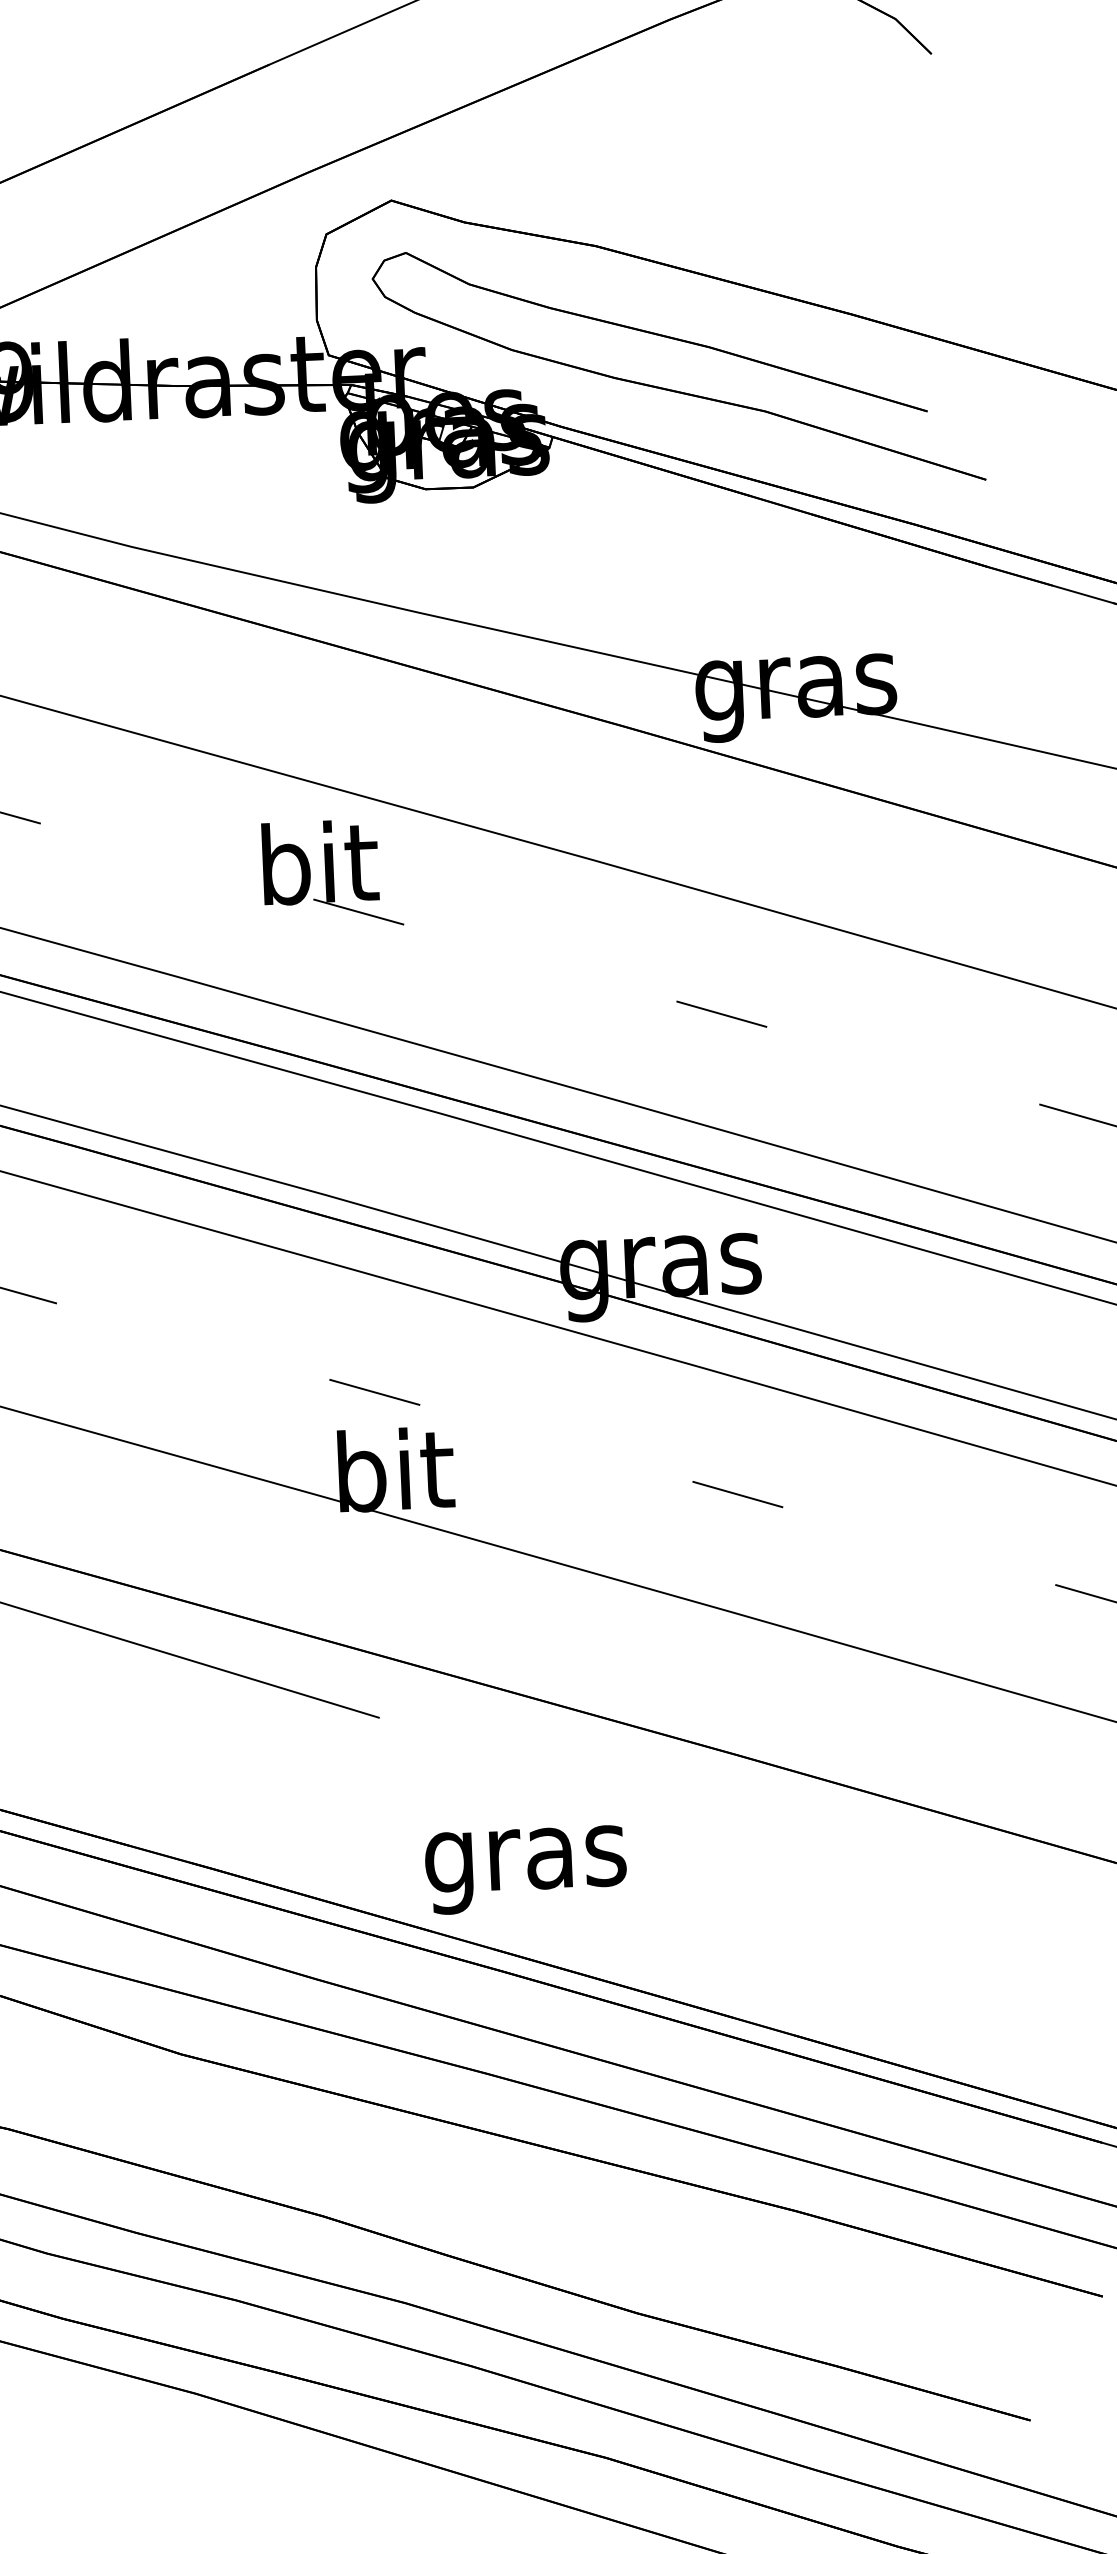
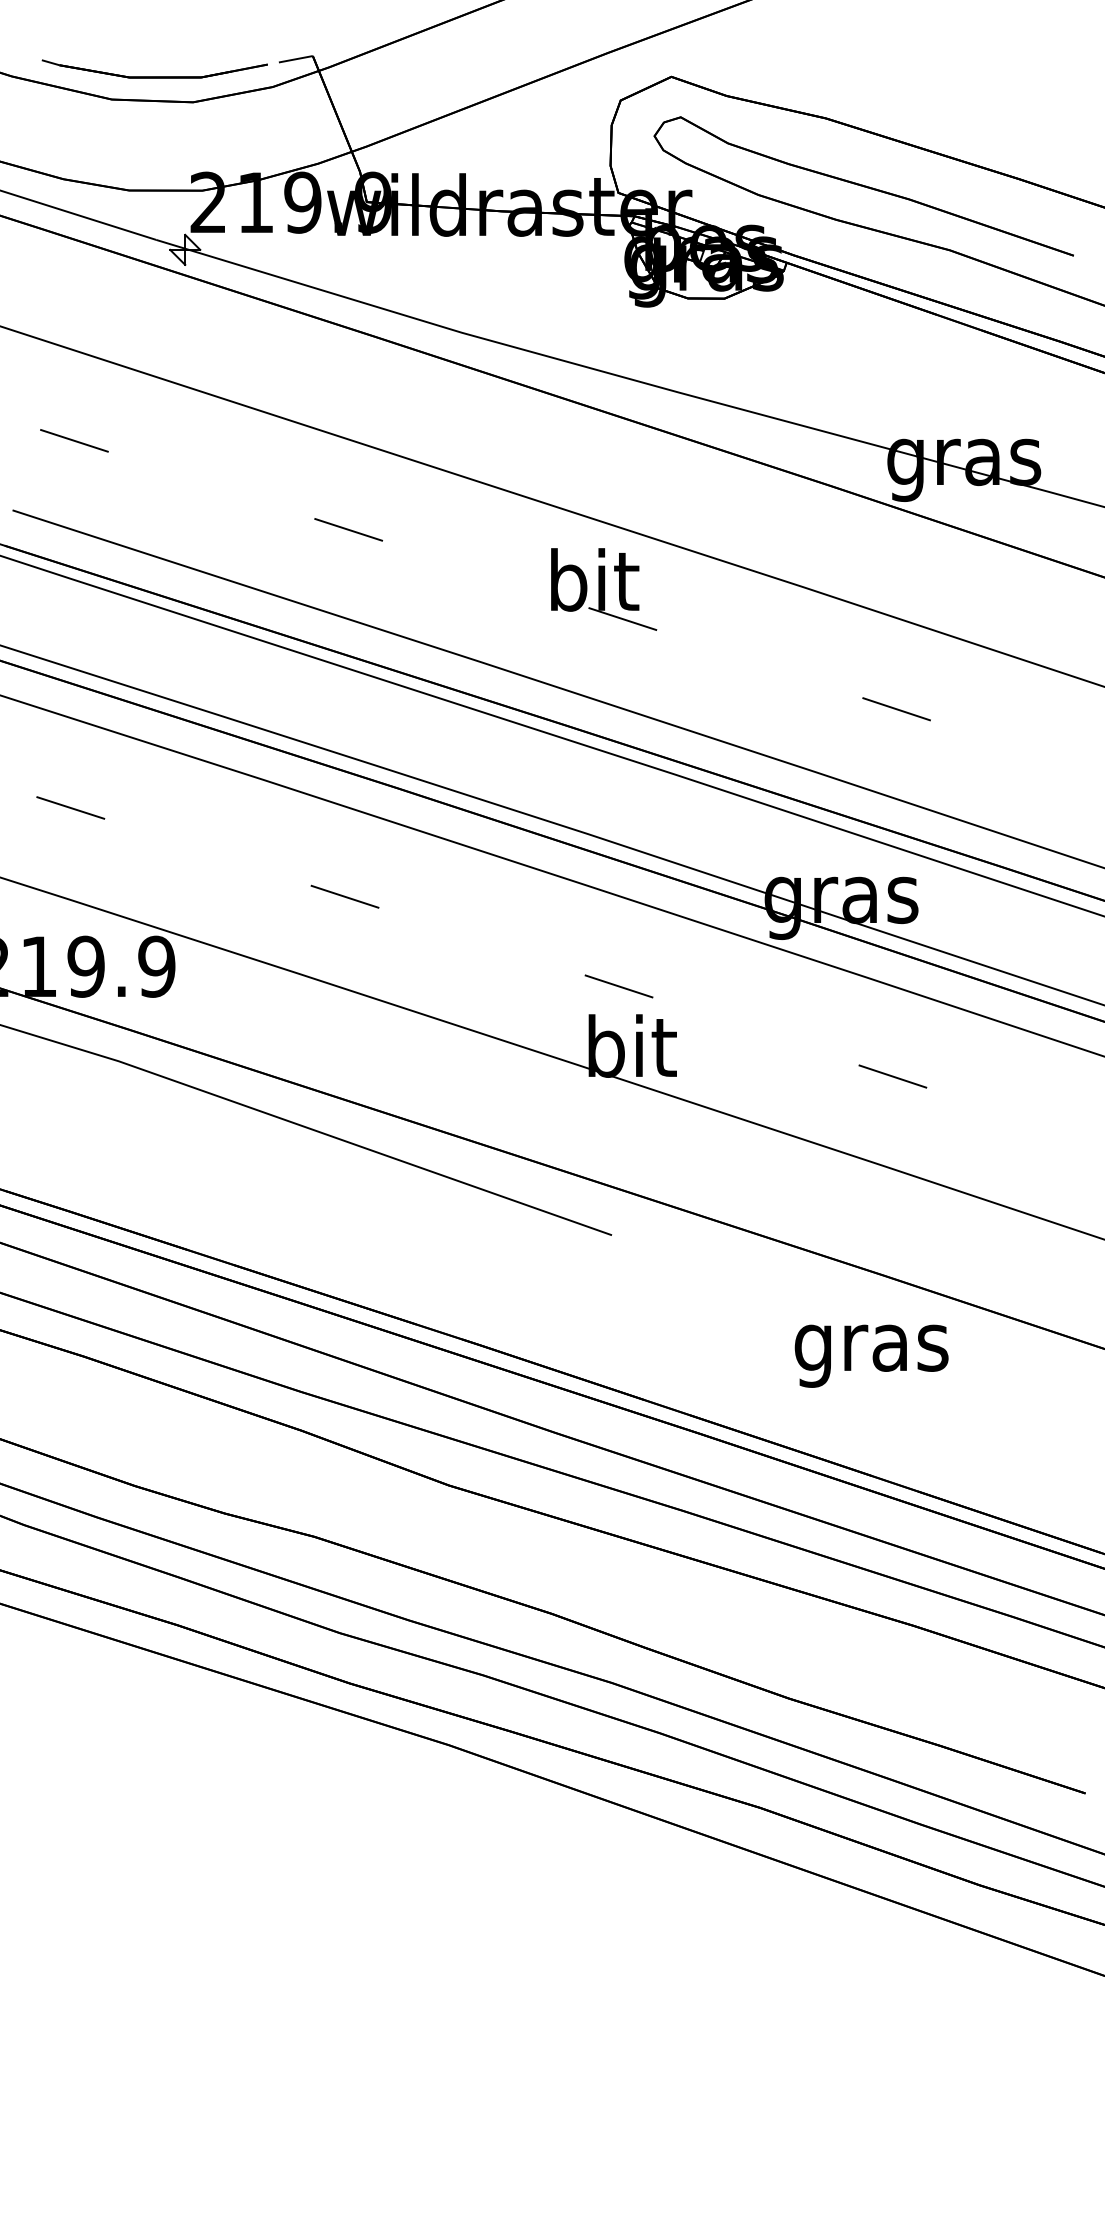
text: (525, 1869) -> (871, 1355), moved

